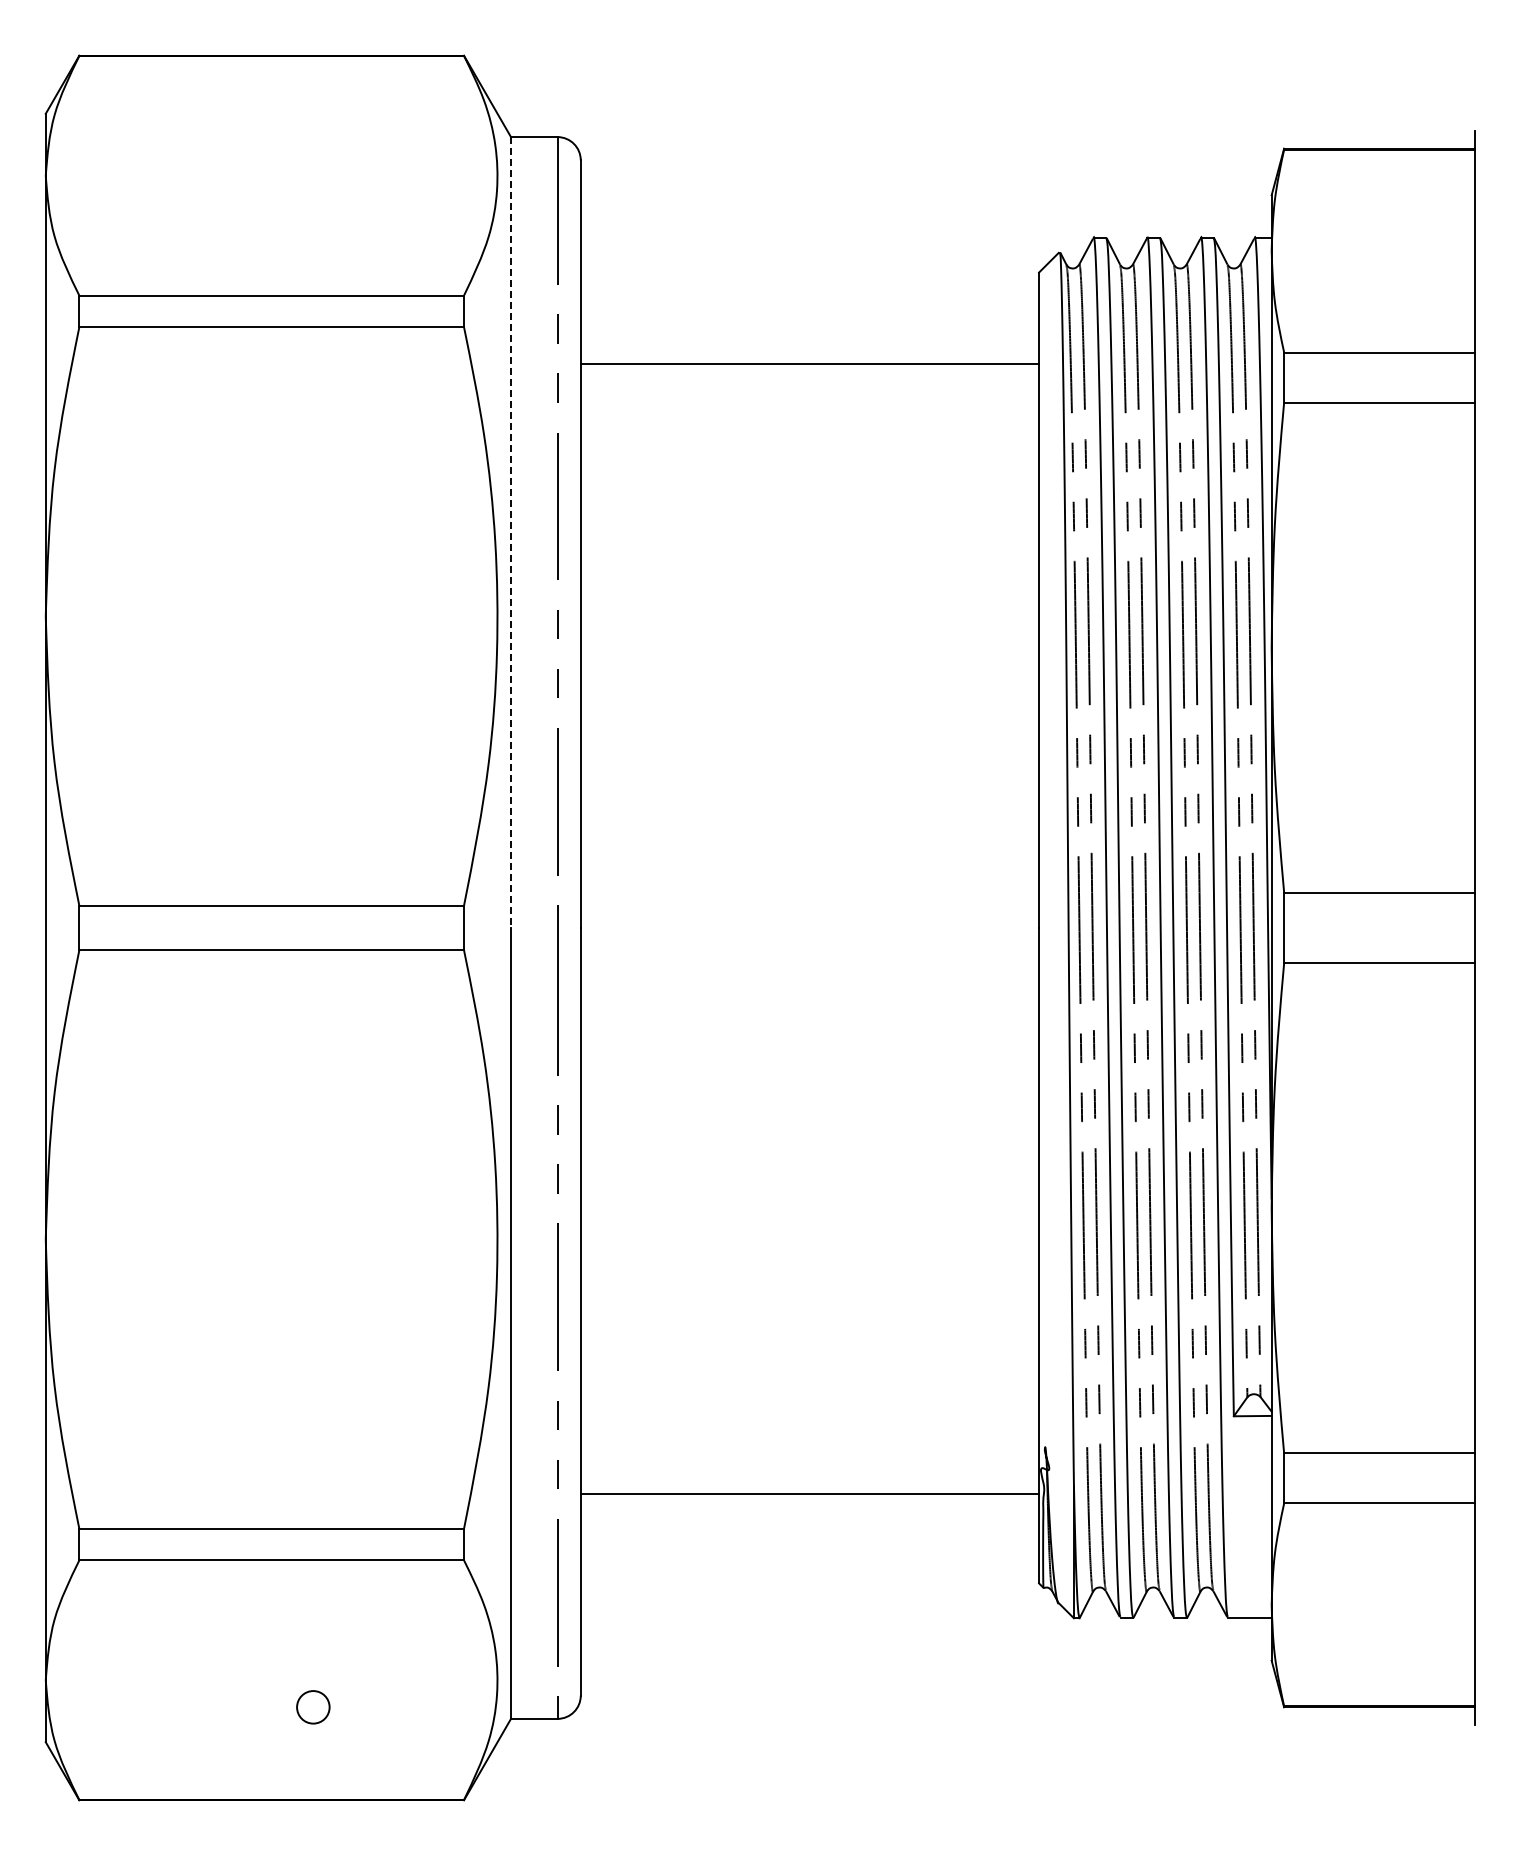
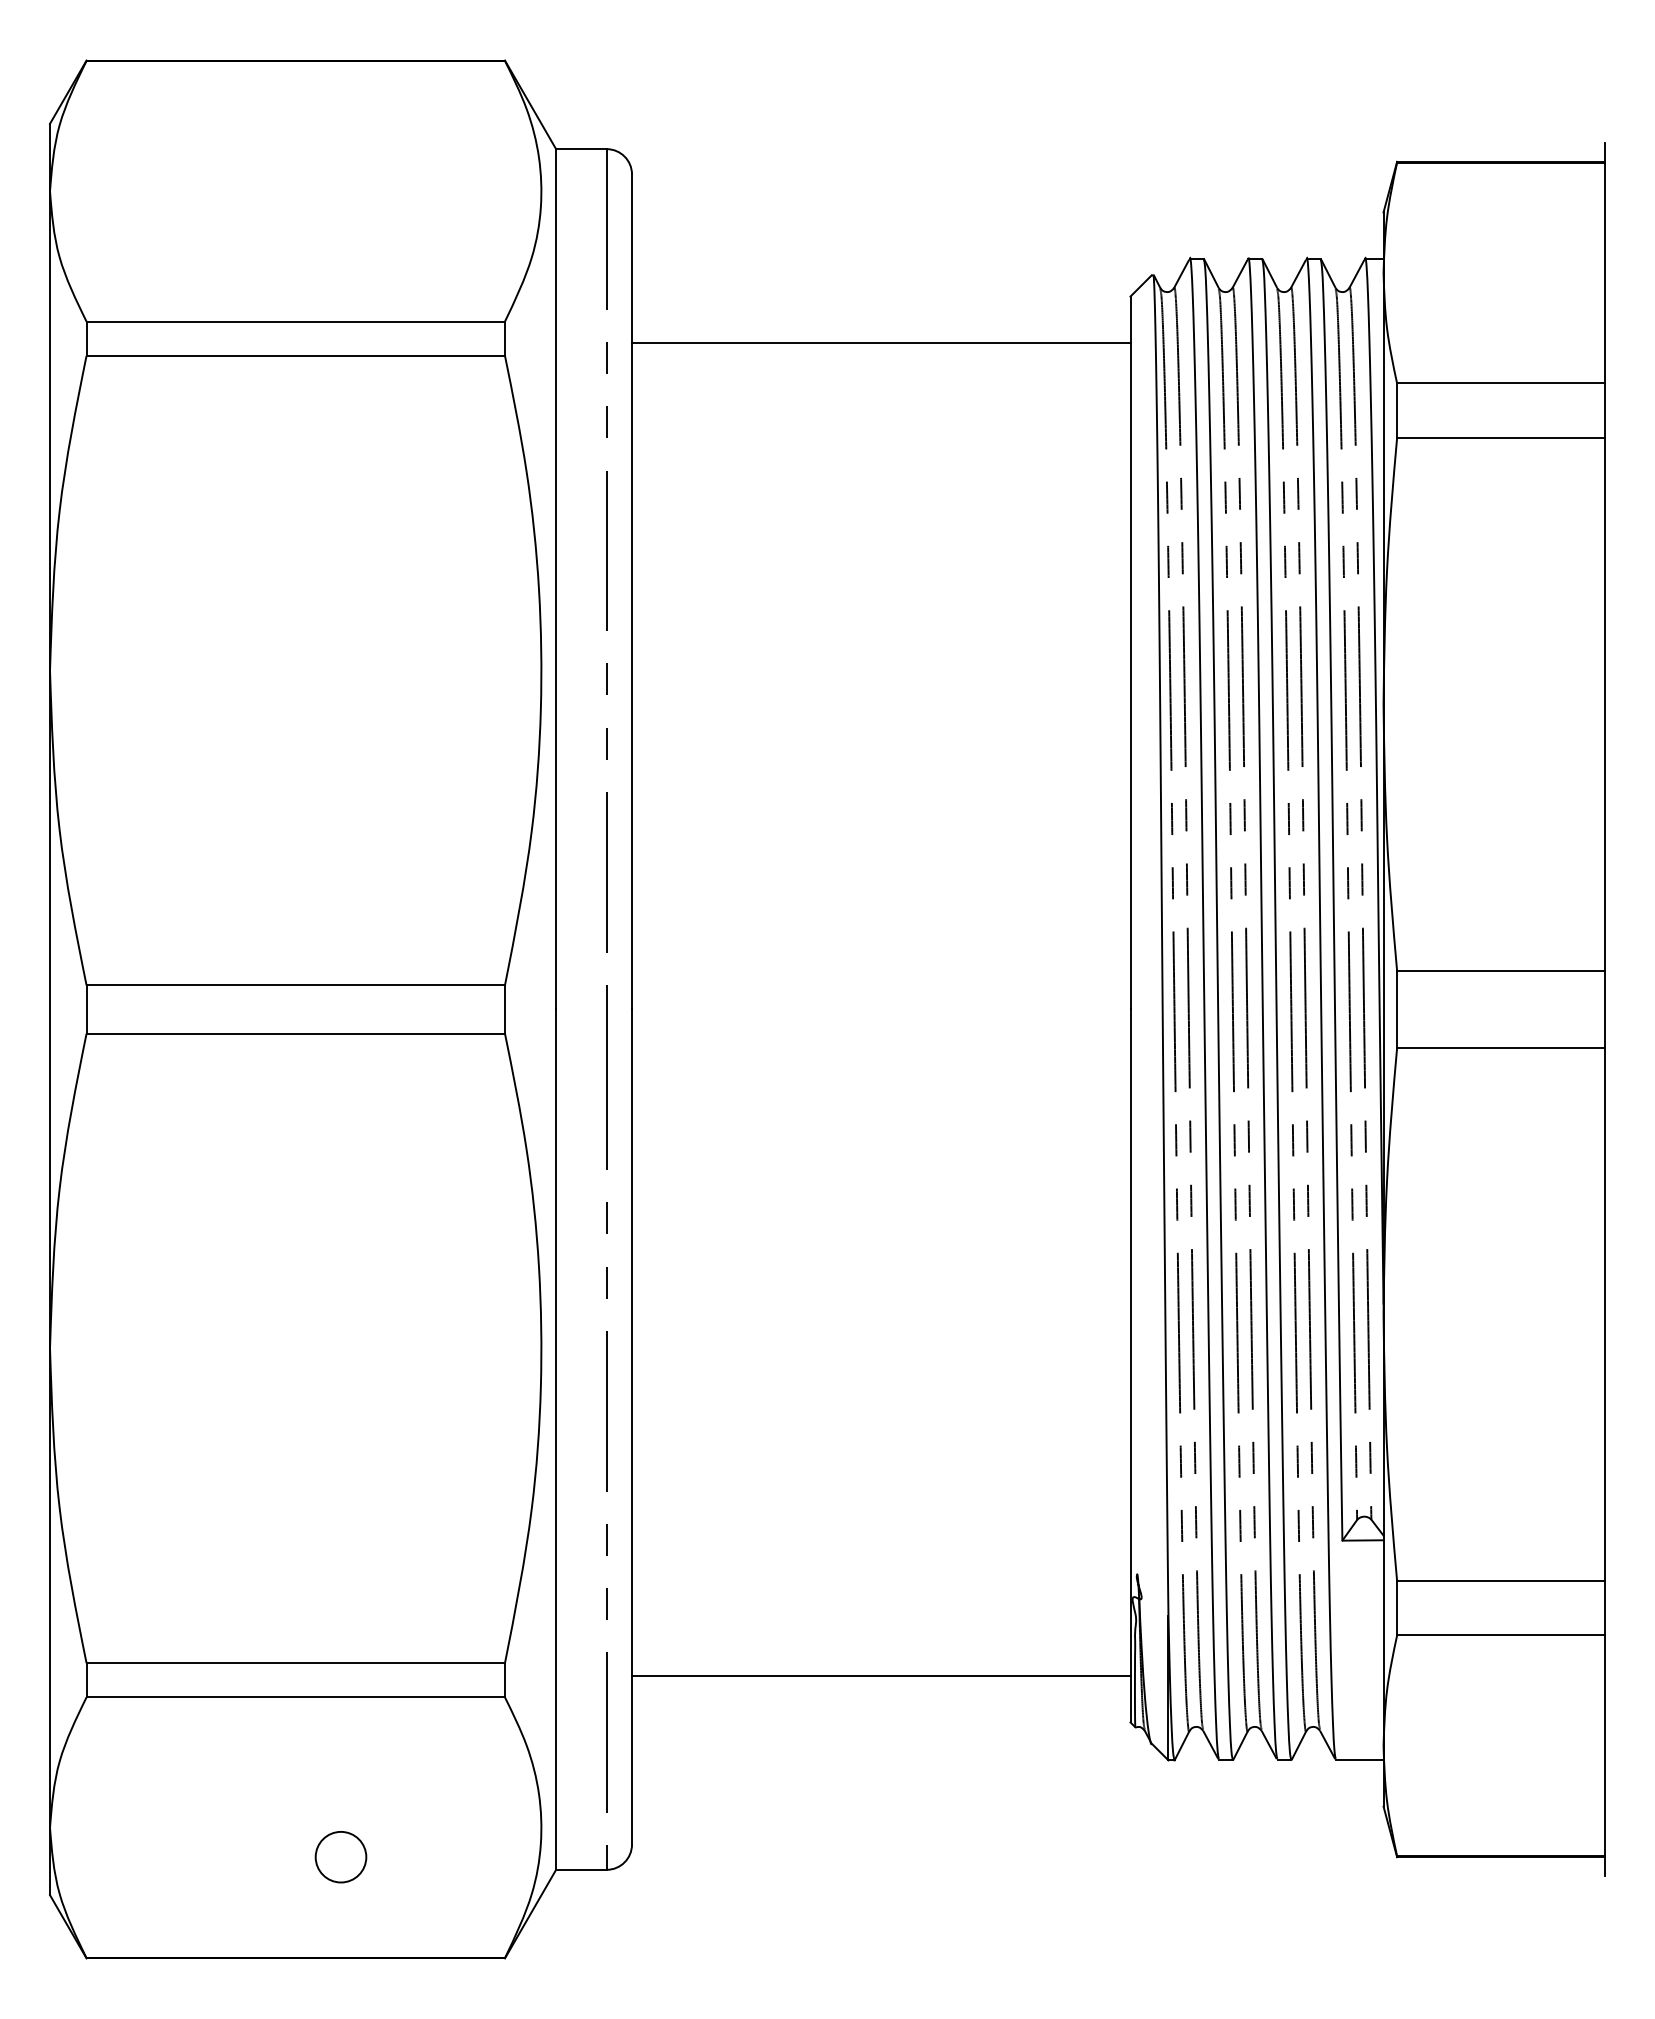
line: (809, 364) -> (880, 343), moved
line: (511, 533) -> (556, 580), dashed -> solid
line: (809, 1493) -> (880, 1675), moved
circle: (313, 1707) -> (341, 1857), size x1.43

